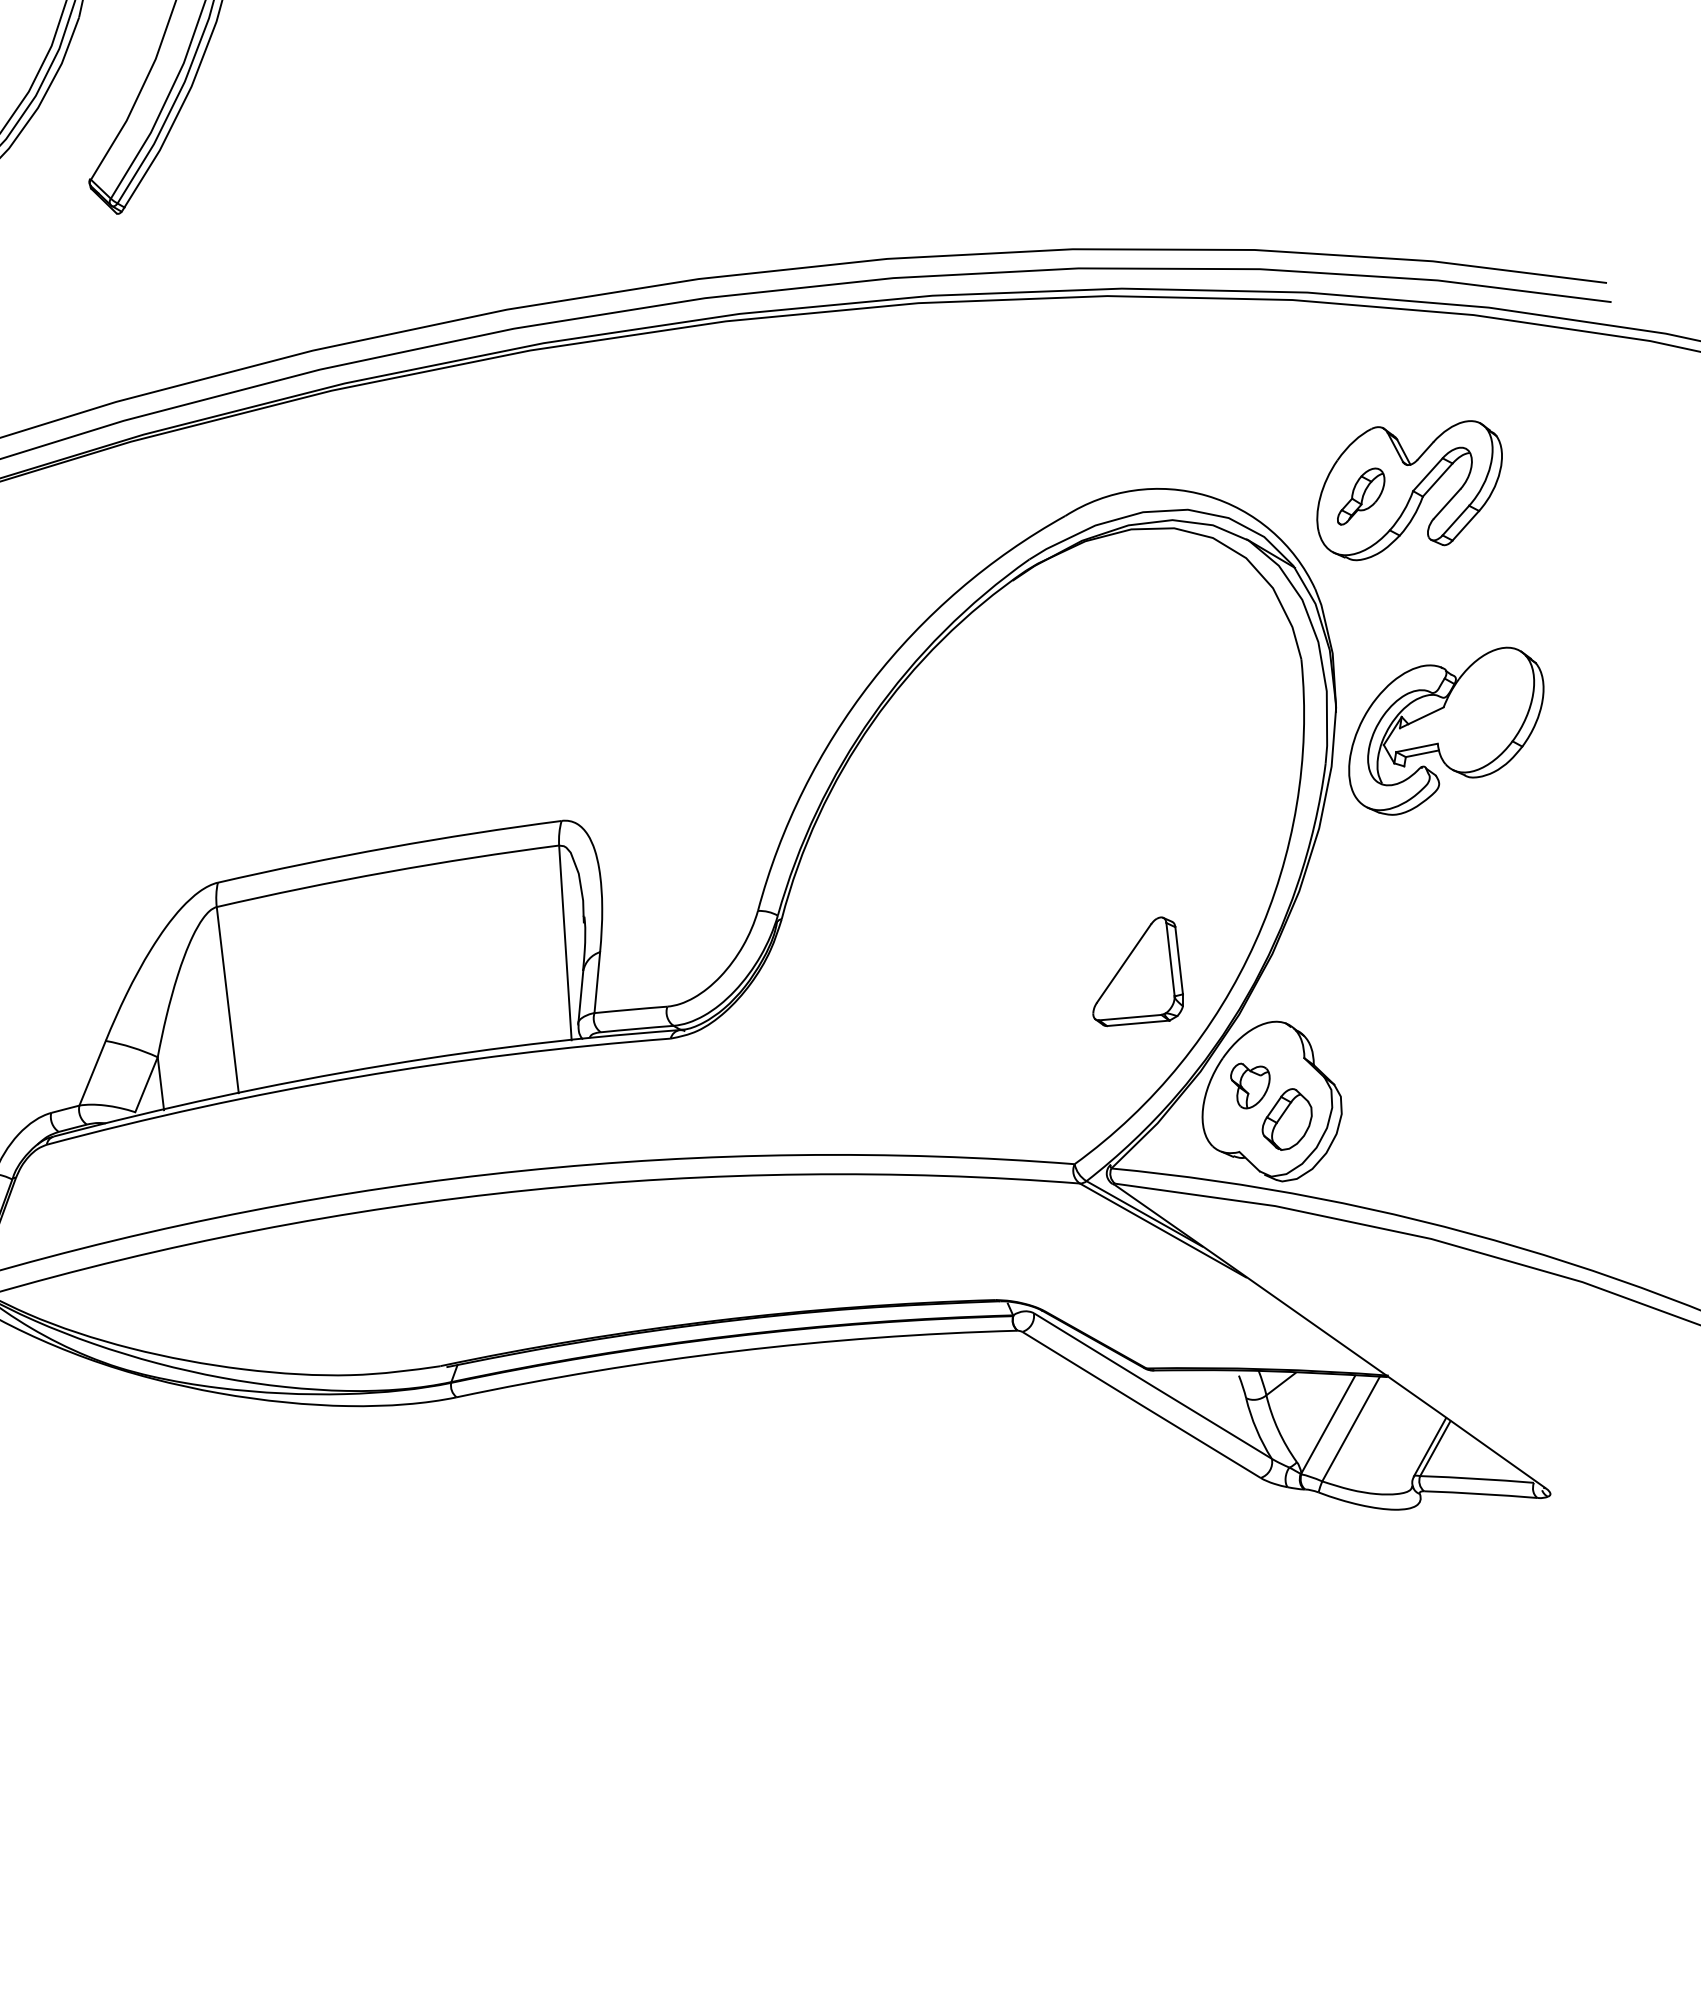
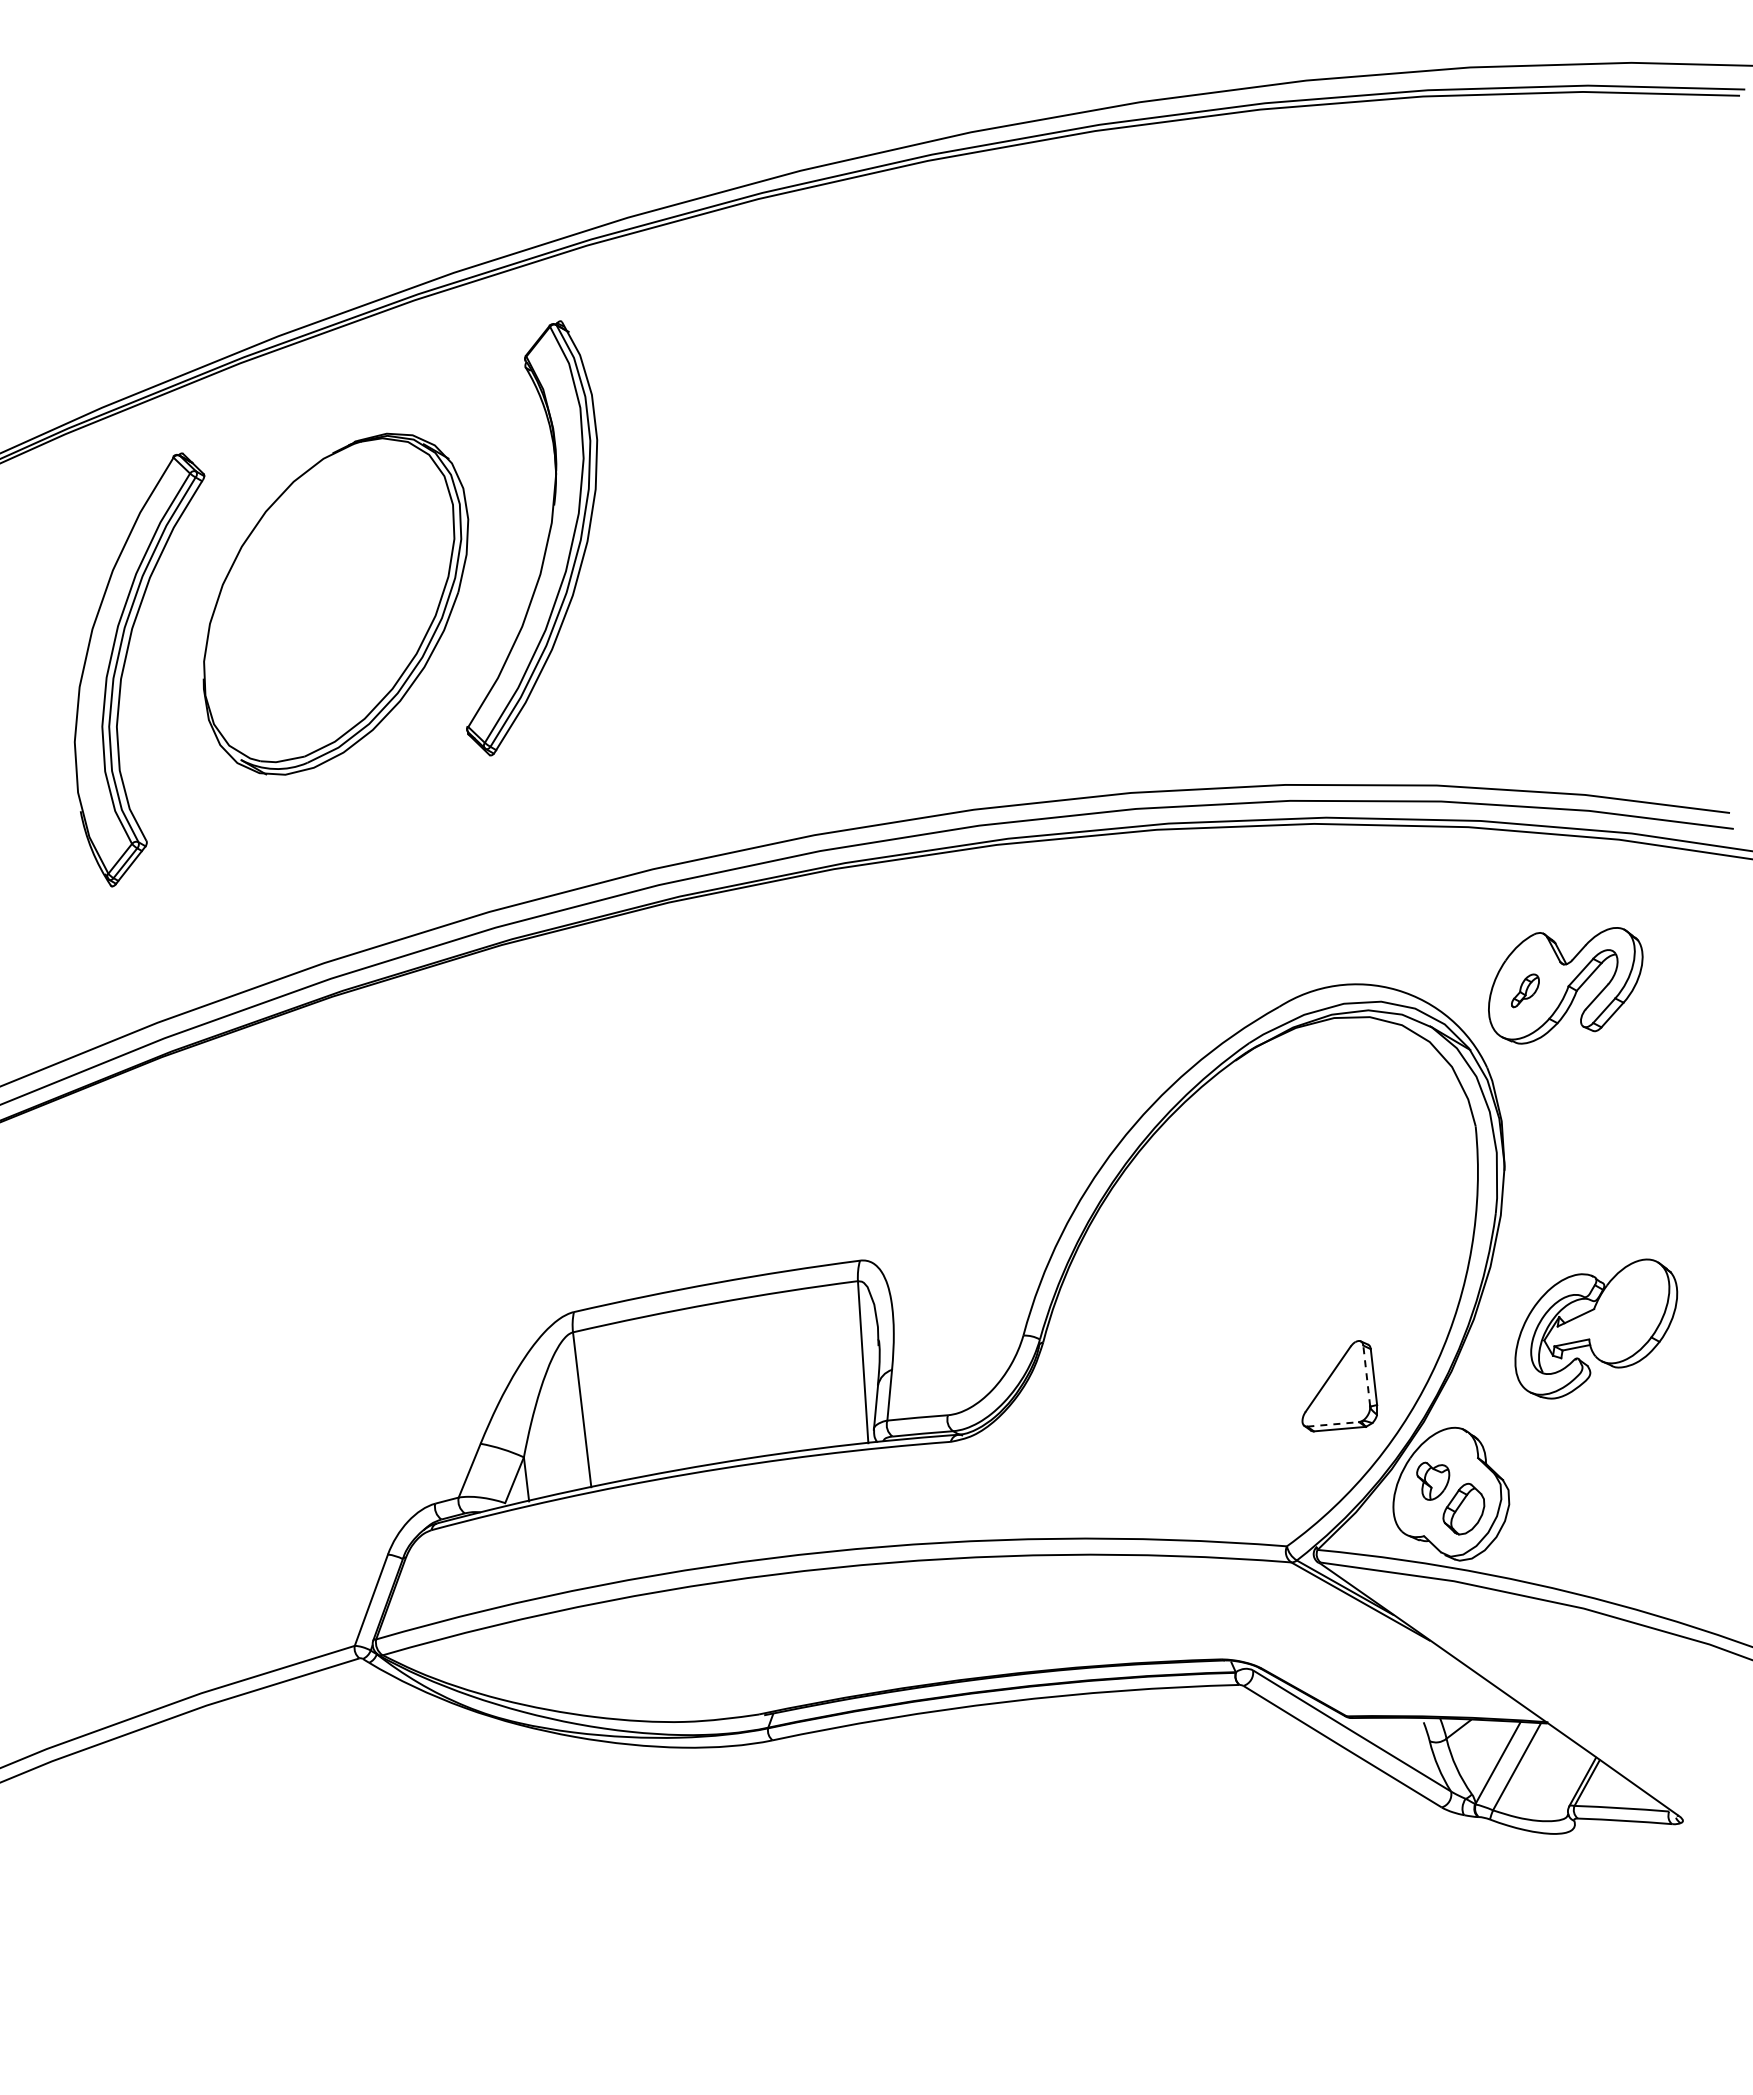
part: (1361, 496) -> (1525, 990), size x0.7
part: (1446, 730) -> (1596, 1328), moved
line: (1170, 958) -> (1366, 1375), solid -> dashed
line: (1130, 1017) -> (1333, 1424), solid -> dashed

